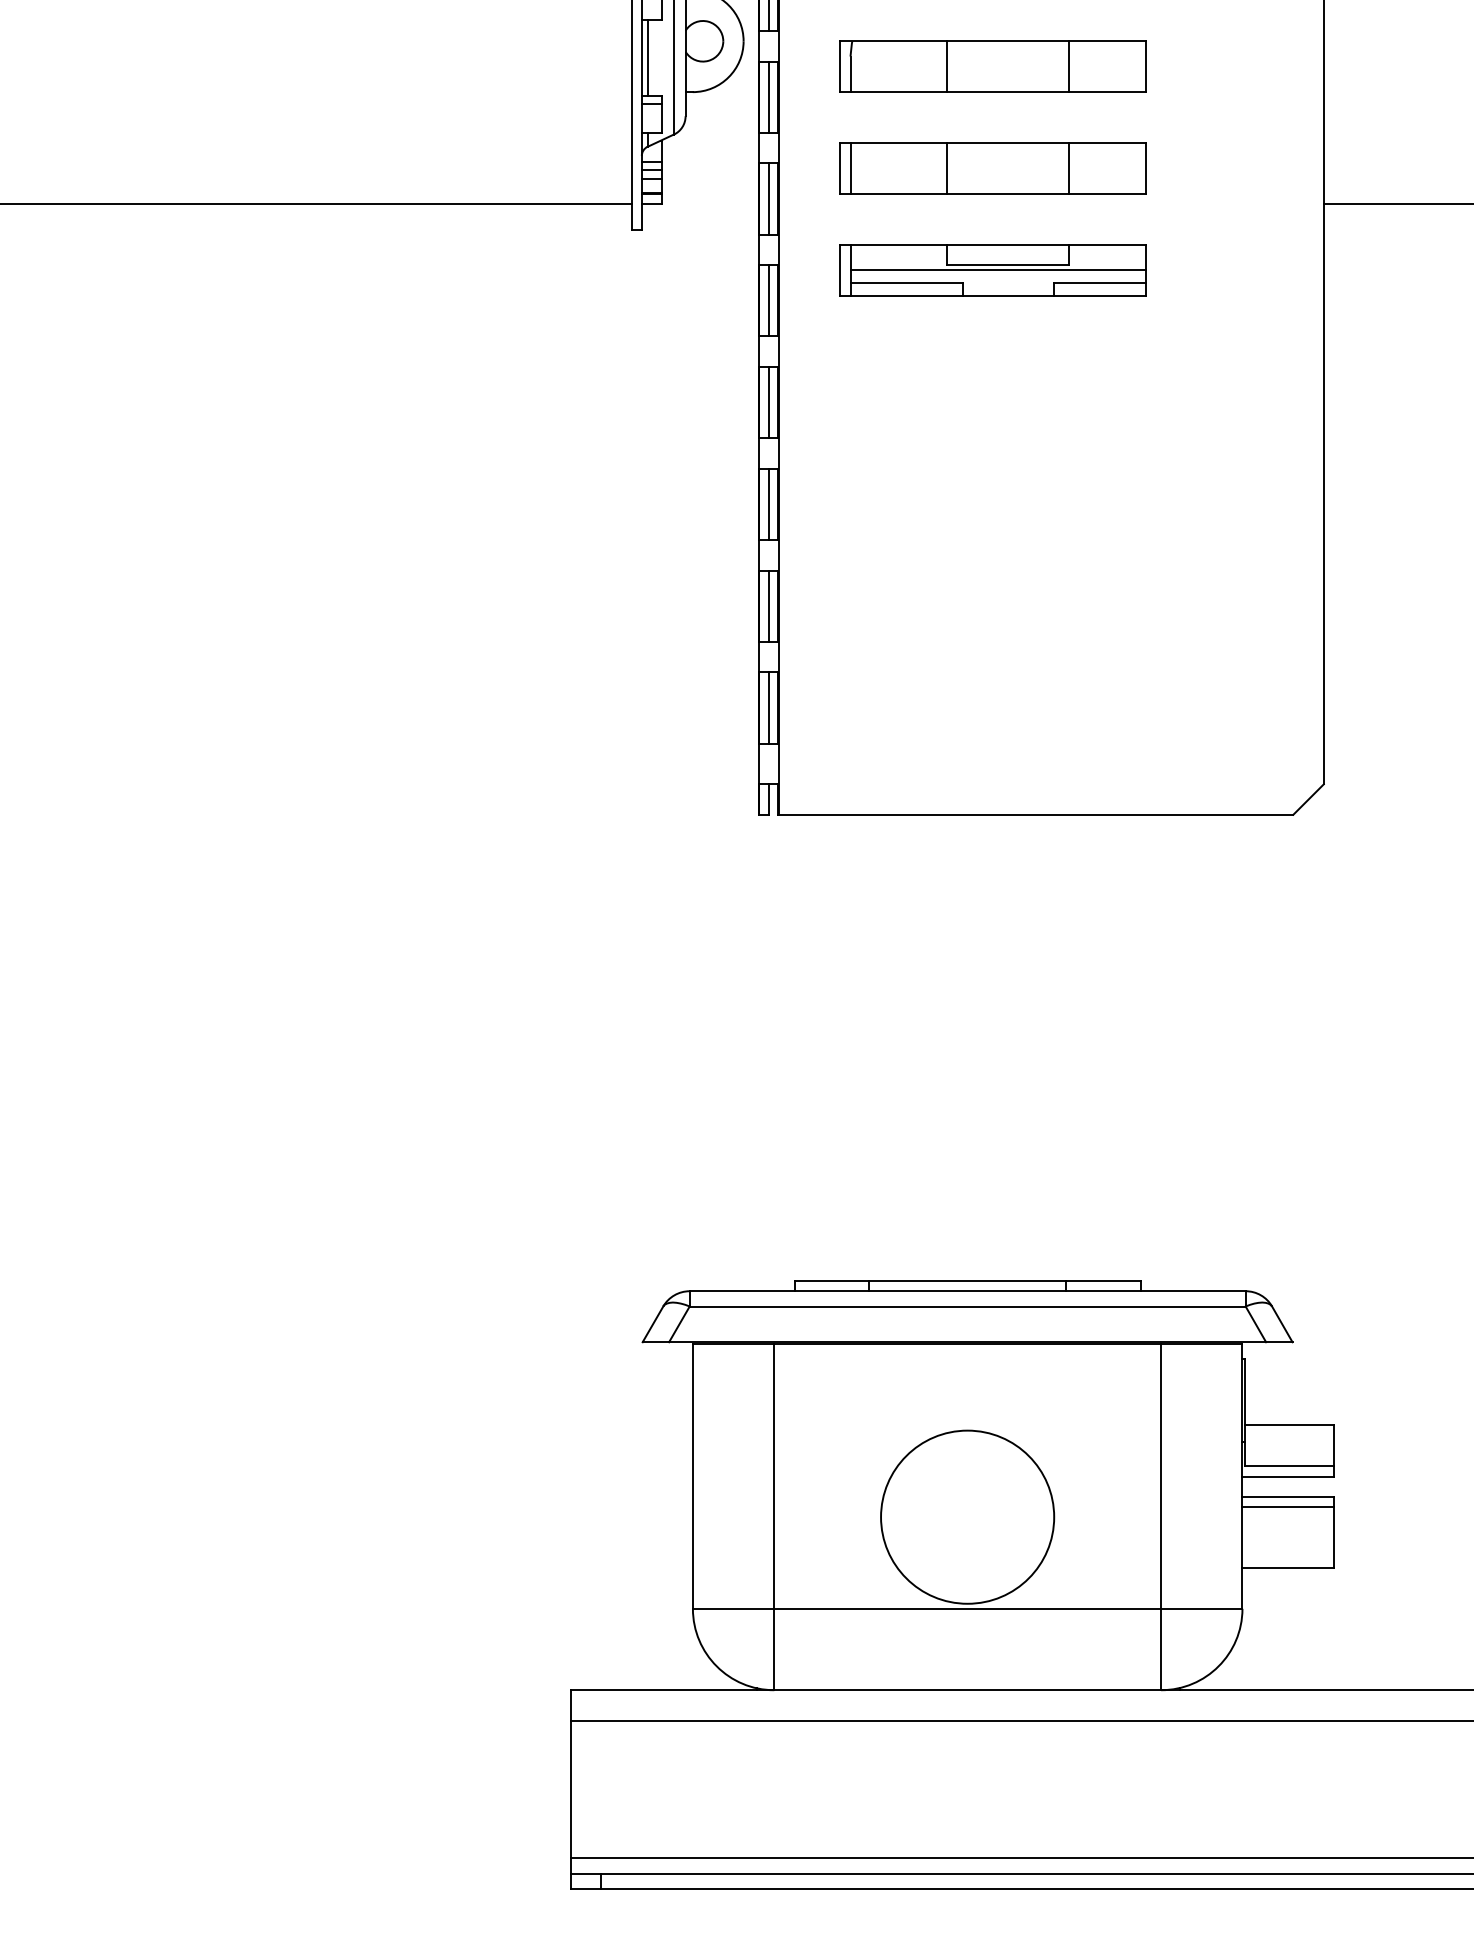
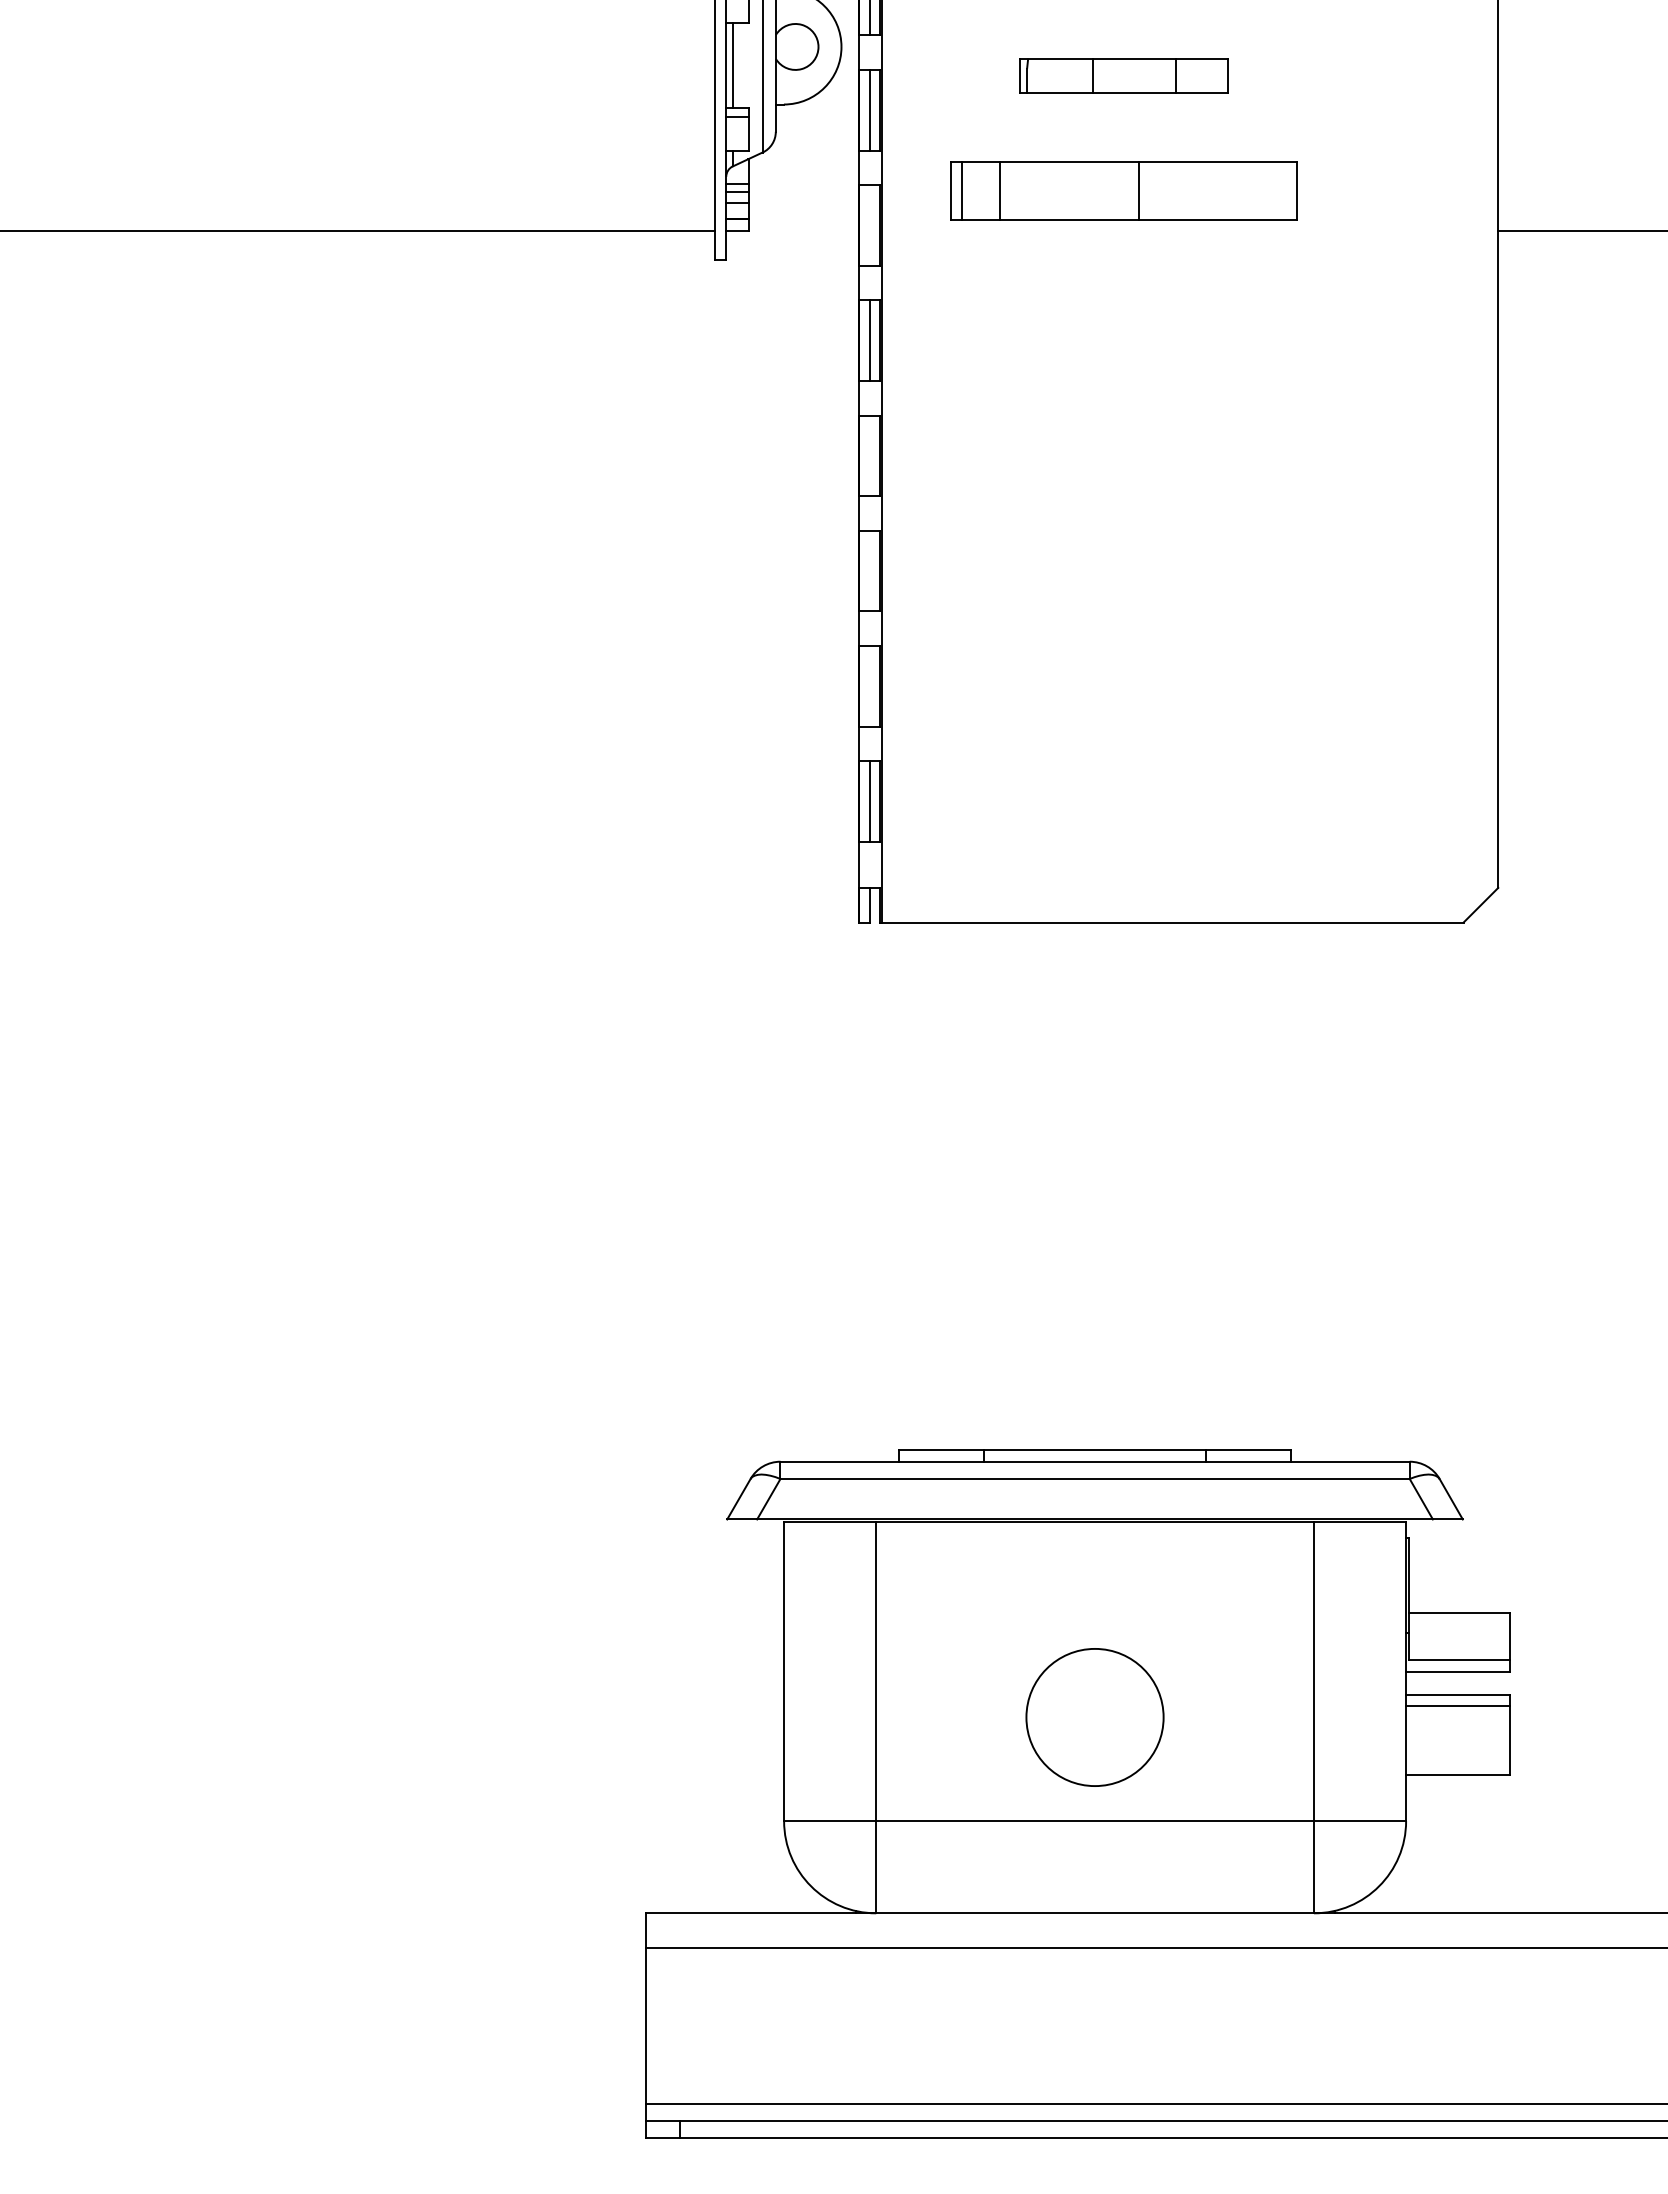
part: (992, 66) -> (1123, 75), size x0.6
line: (947, 168) -> (1000, 190), moved
line: (1069, 168) -> (1139, 190), moved
line: (769, 199) -> (870, 225), removed
part: (992, 269) -> (1123, 305), removed
line: (769, 402) -> (870, 455), removed
line: (769, 503) -> (870, 570), removed
line: (769, 605) -> (870, 685), removed
circle: (968, 1517) -> (1095, 1717), size x0.7

